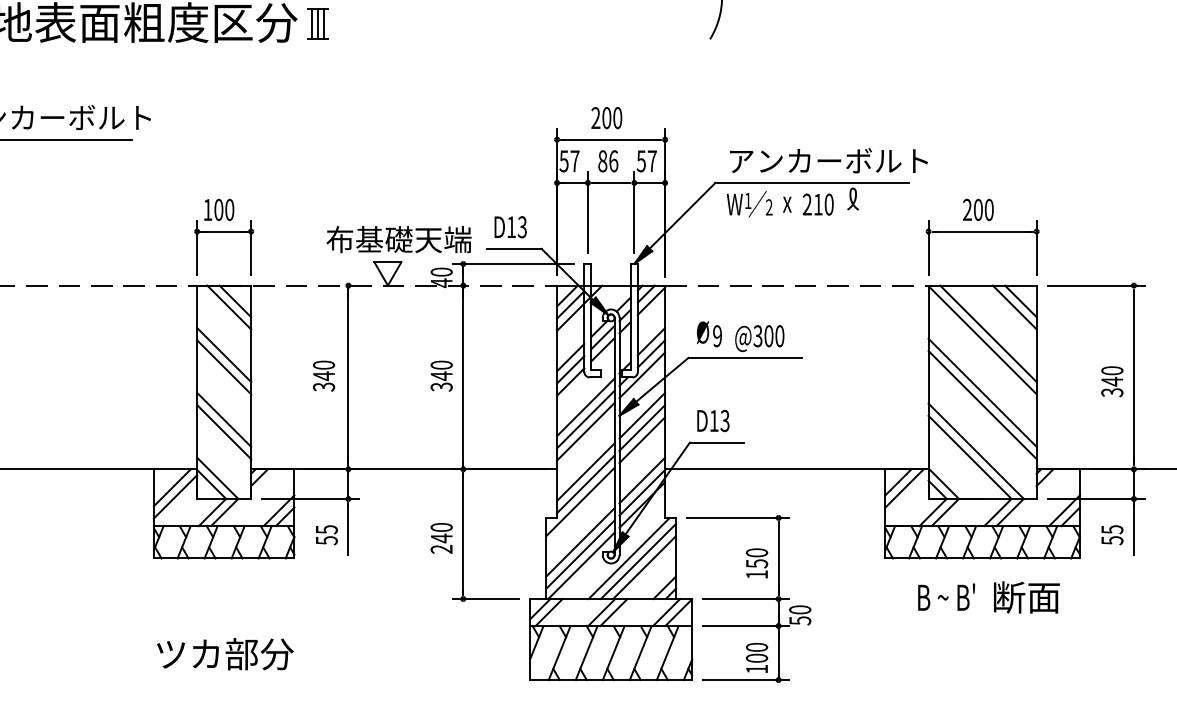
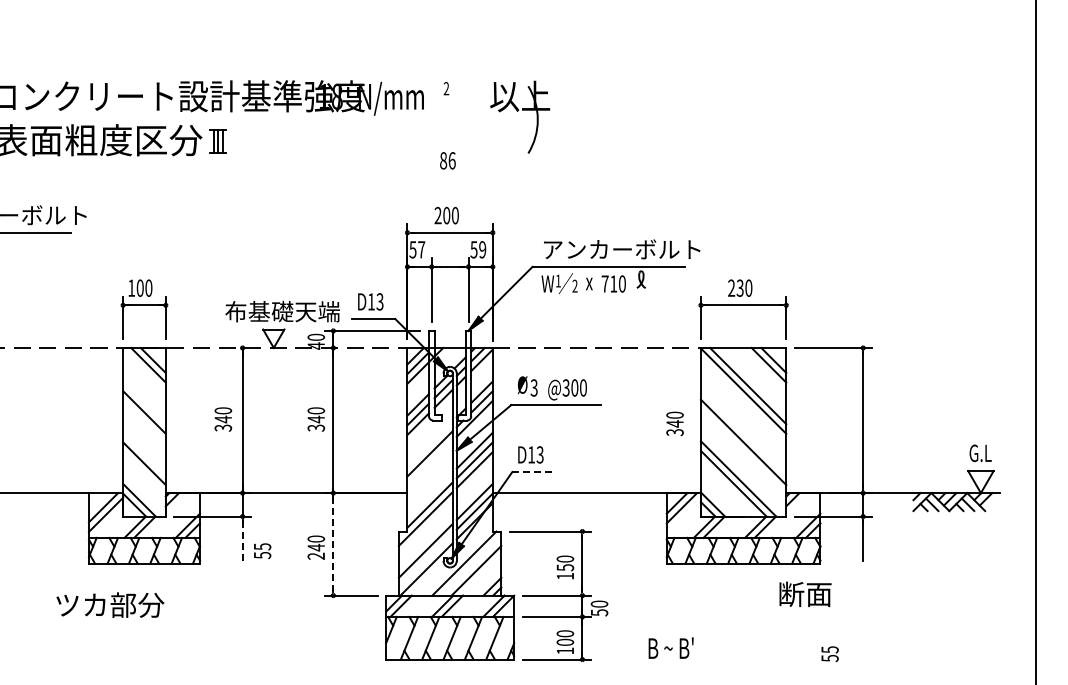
text: (607, 160) -> (447, 160), moved
text: (652, 160) -> (482, 249), 57 -> 59
text: (806, 203) -> (604, 283), 210 -> 710
text: (977, 209) -> (739, 287), 200 -> 230
text: (716, 335) -> (533, 387), 9 -> 3
line: (224, 354) -> (144, 402), removed
text: (1111, 381) -> (674, 423), moved
line: (982, 392) -> (743, 432), removed
line: (584, 406) -> (429, 443), removed
line: (224, 419) -> (144, 453), removed
line: (584, 431) -> (429, 463), removed
line: (717, 443) -> (534, 472), solid -> dashed
line: (584, 472) -> (429, 495), removed
line: (348, 529) -> (242, 540), solid -> dashed
text: (326, 534) -> (262, 550), moved
line: (463, 534) -> (333, 544), solid -> dashed
text: (1111, 535) -> (829, 654), moved
line: (579, 554) -> (425, 560), removed
line: (638, 560) -> (471, 565), removed
text: (945, 596) -> (670, 647), moved
text: (1026, 596) -> (805, 593), moved
text: (225, 653) -> (110, 604), moved

